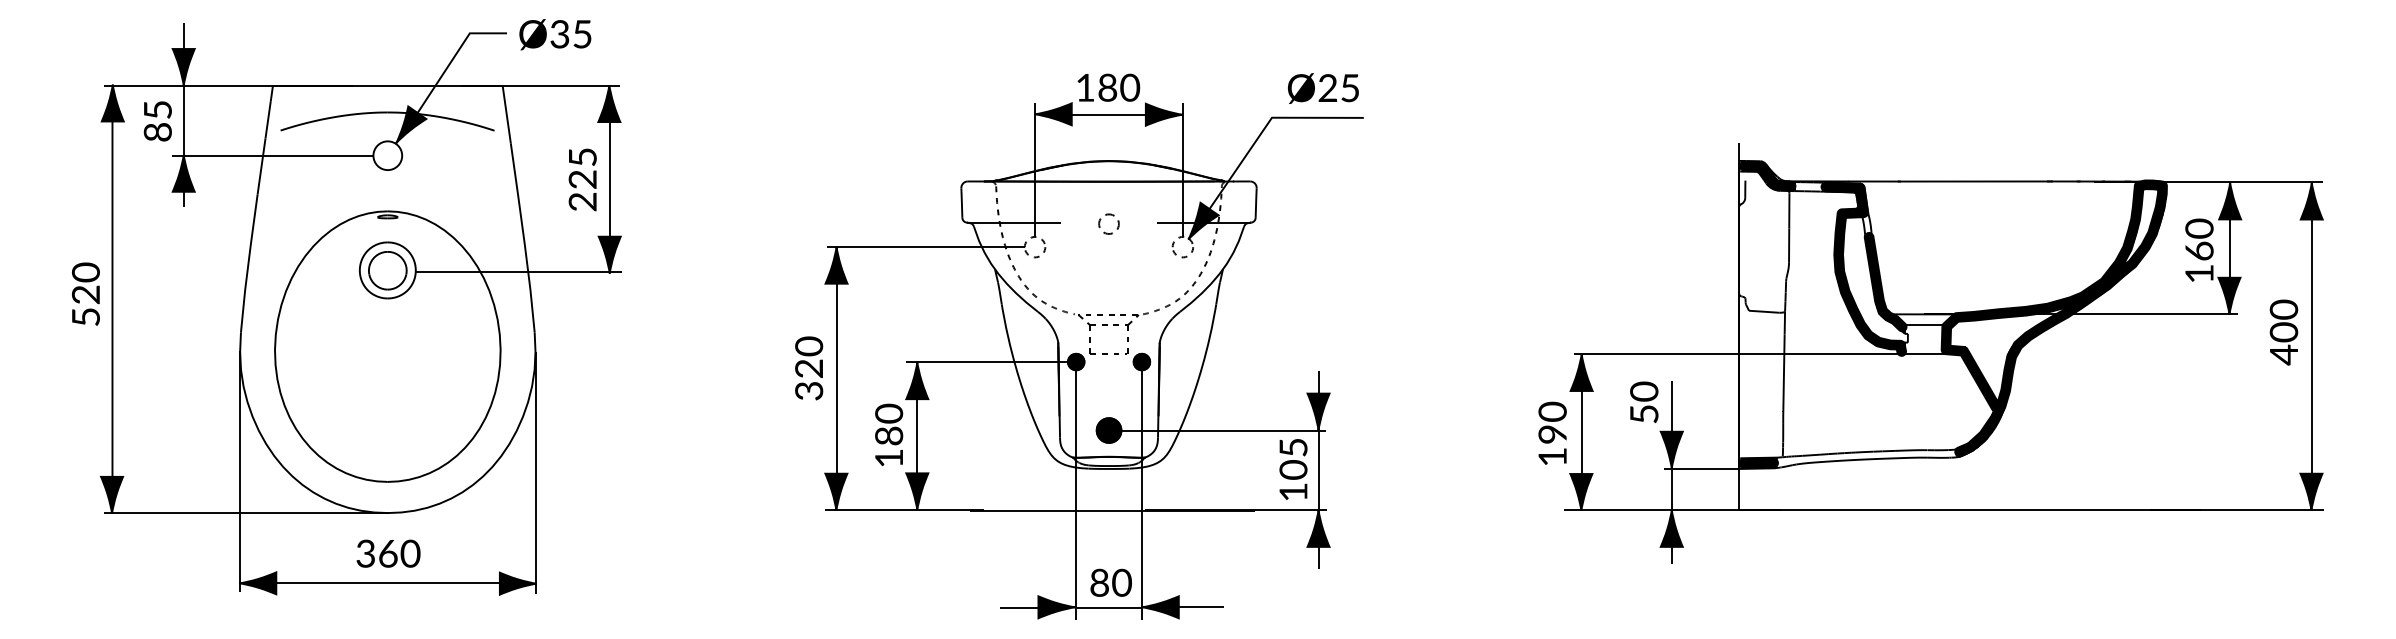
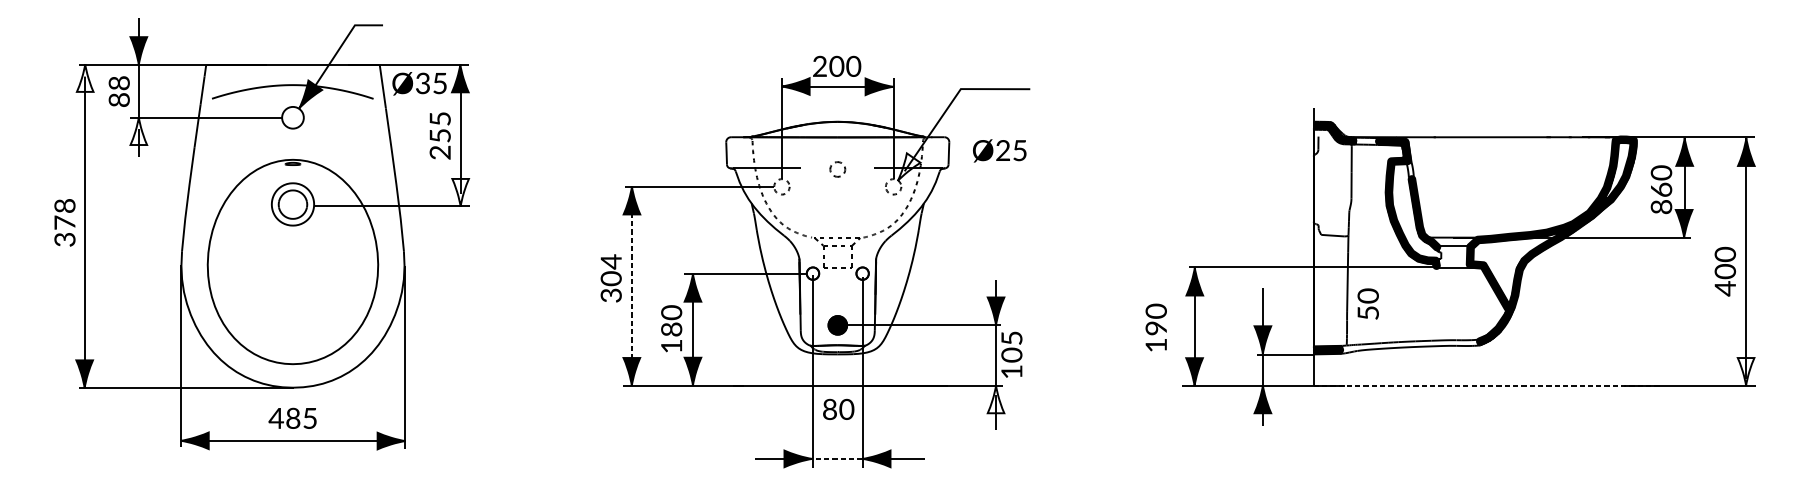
text: (555, 34) -> (419, 83), moved
text: (1096, 87) -> (828, 66), 180 -> 200
text: (1323, 88) -> (999, 150), moved
fill: (112, 102) -> (85, 77), removed
text: (157, 109) -> (119, 82), 85 -> 88
fill: (183, 172) -> (138, 130), removed
text: (582, 179) -> (440, 135), 225 -> 255
fill: (1203, 220) -> (909, 166), removed
fill: (609, 254) -> (460, 192), removed
text: (2199, 273) -> (1661, 206), 160 -> 860
text: (85, 294) -> (64, 222), 520 -> 378
text: (2283, 332) -> (1724, 271), moved
text: (809, 357) -> (611, 270), 320 -> 304
fill: (1076, 361) -> (813, 273), removed
fill: (1141, 361) -> (862, 273), removed
line: (836, 374) -> (631, 283), solid -> dashed
text: (1644, 402) -> (1368, 304), moved
text: (1552, 432) -> (1156, 326), moved
text: (1293, 469) -> (1011, 354), moved
fill: (2311, 491) -> (1746, 371), removed
line: (1970, 510) -> (1488, 385), solid -> dashed
fill: (1318, 528) -> (996, 399), removed
text: (387, 553) -> (292, 418), 360 -> 485
text: (1110, 582) -> (838, 409), moved
line: (1109, 607) -> (838, 459), solid -> dashed

